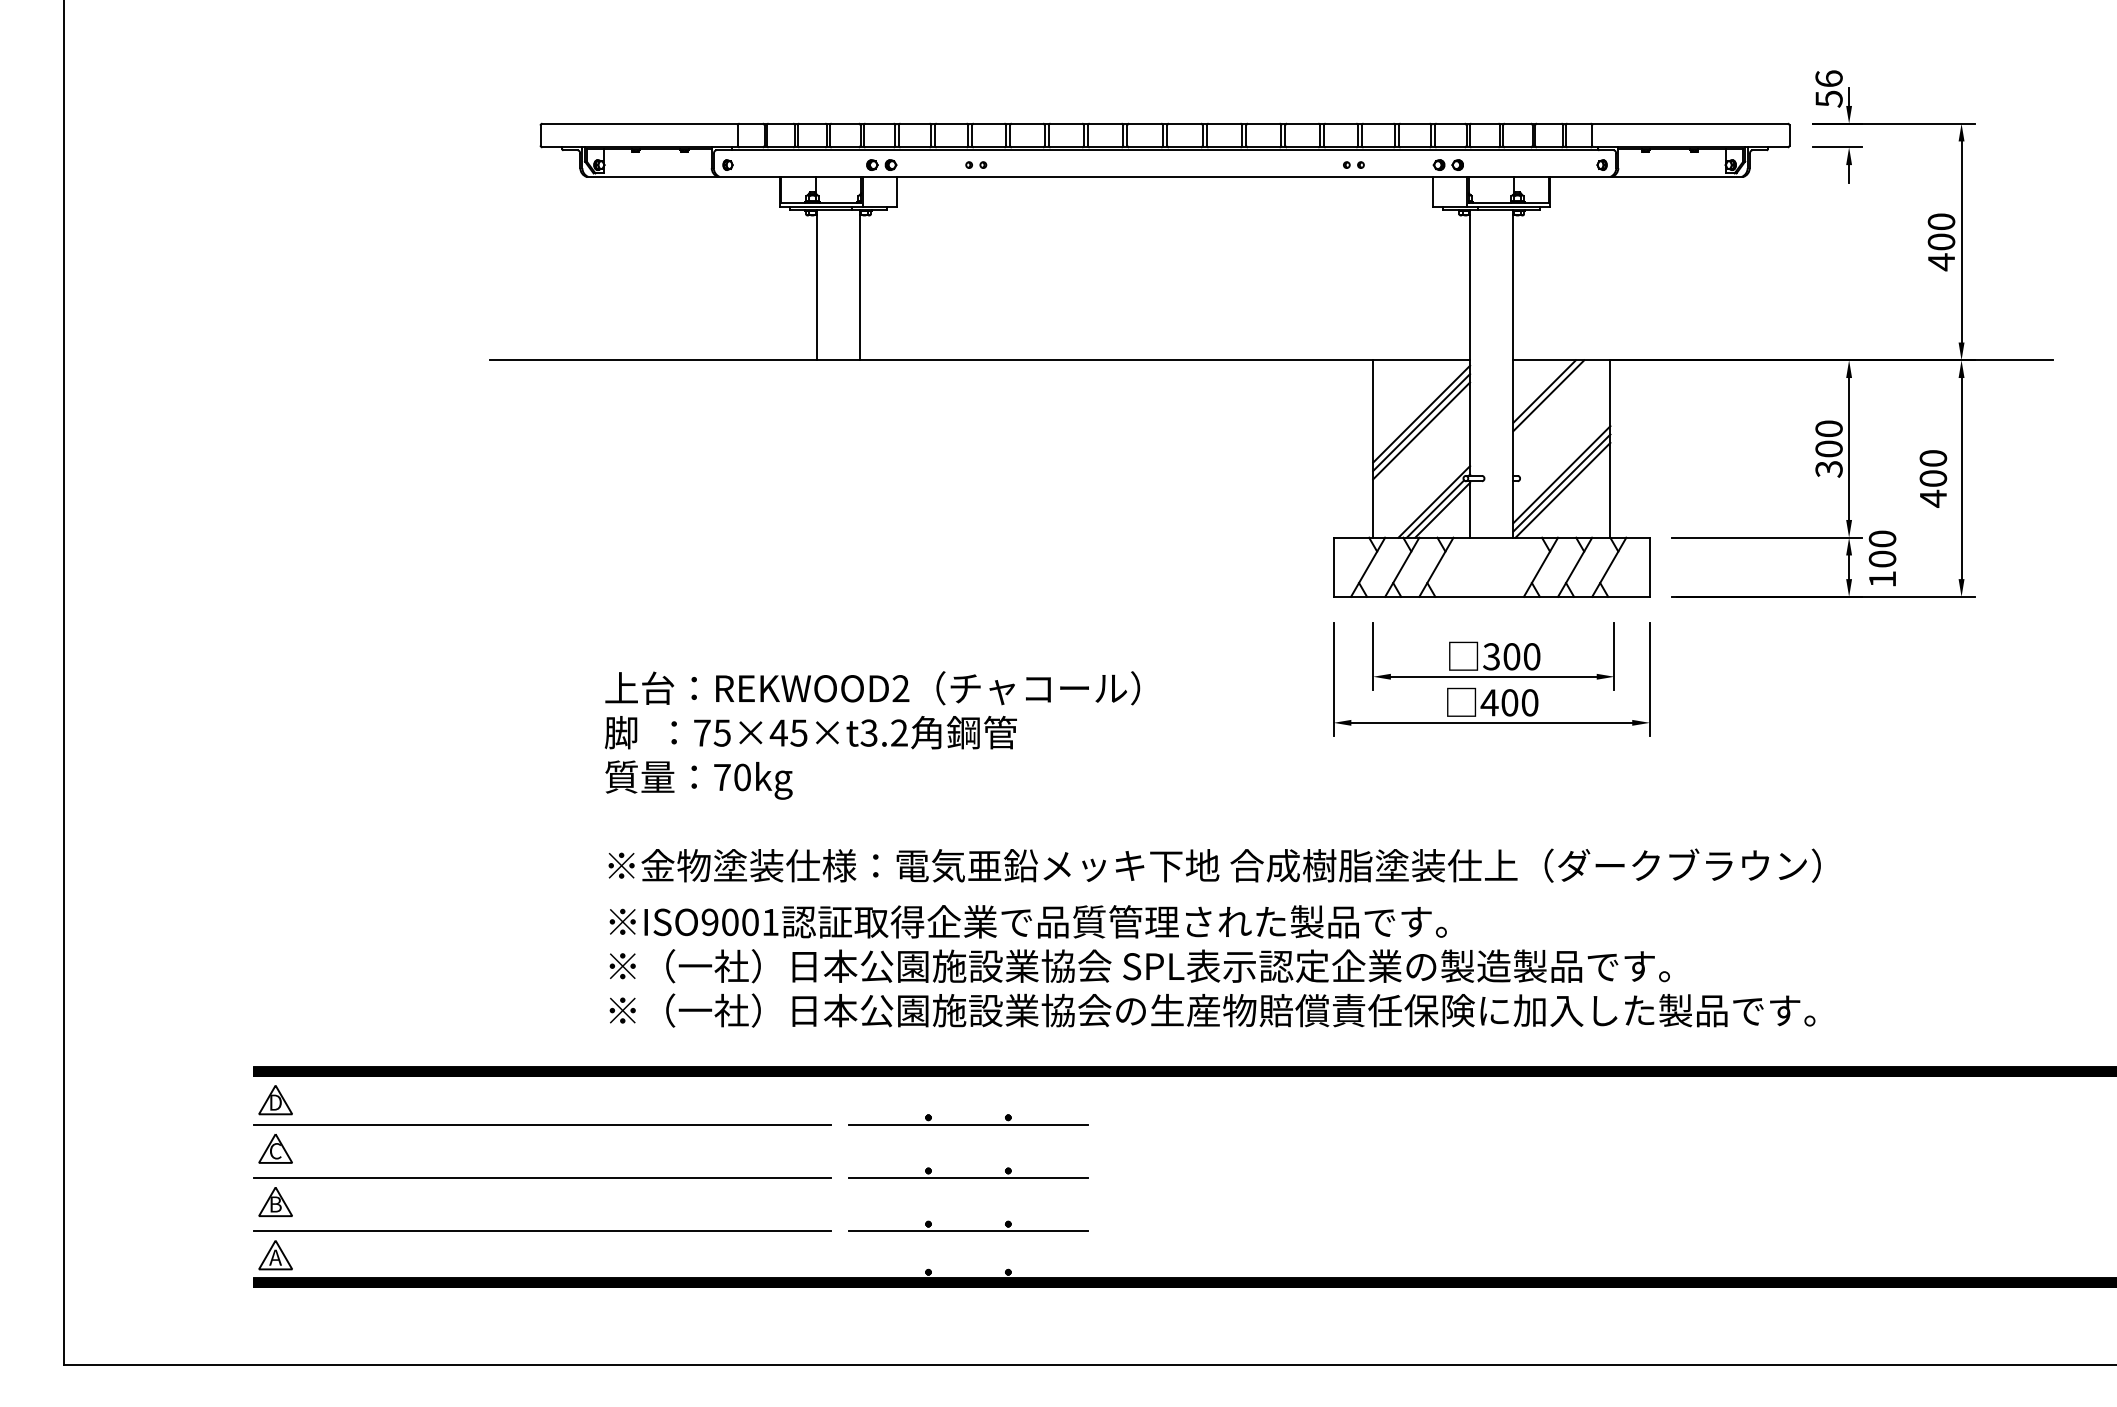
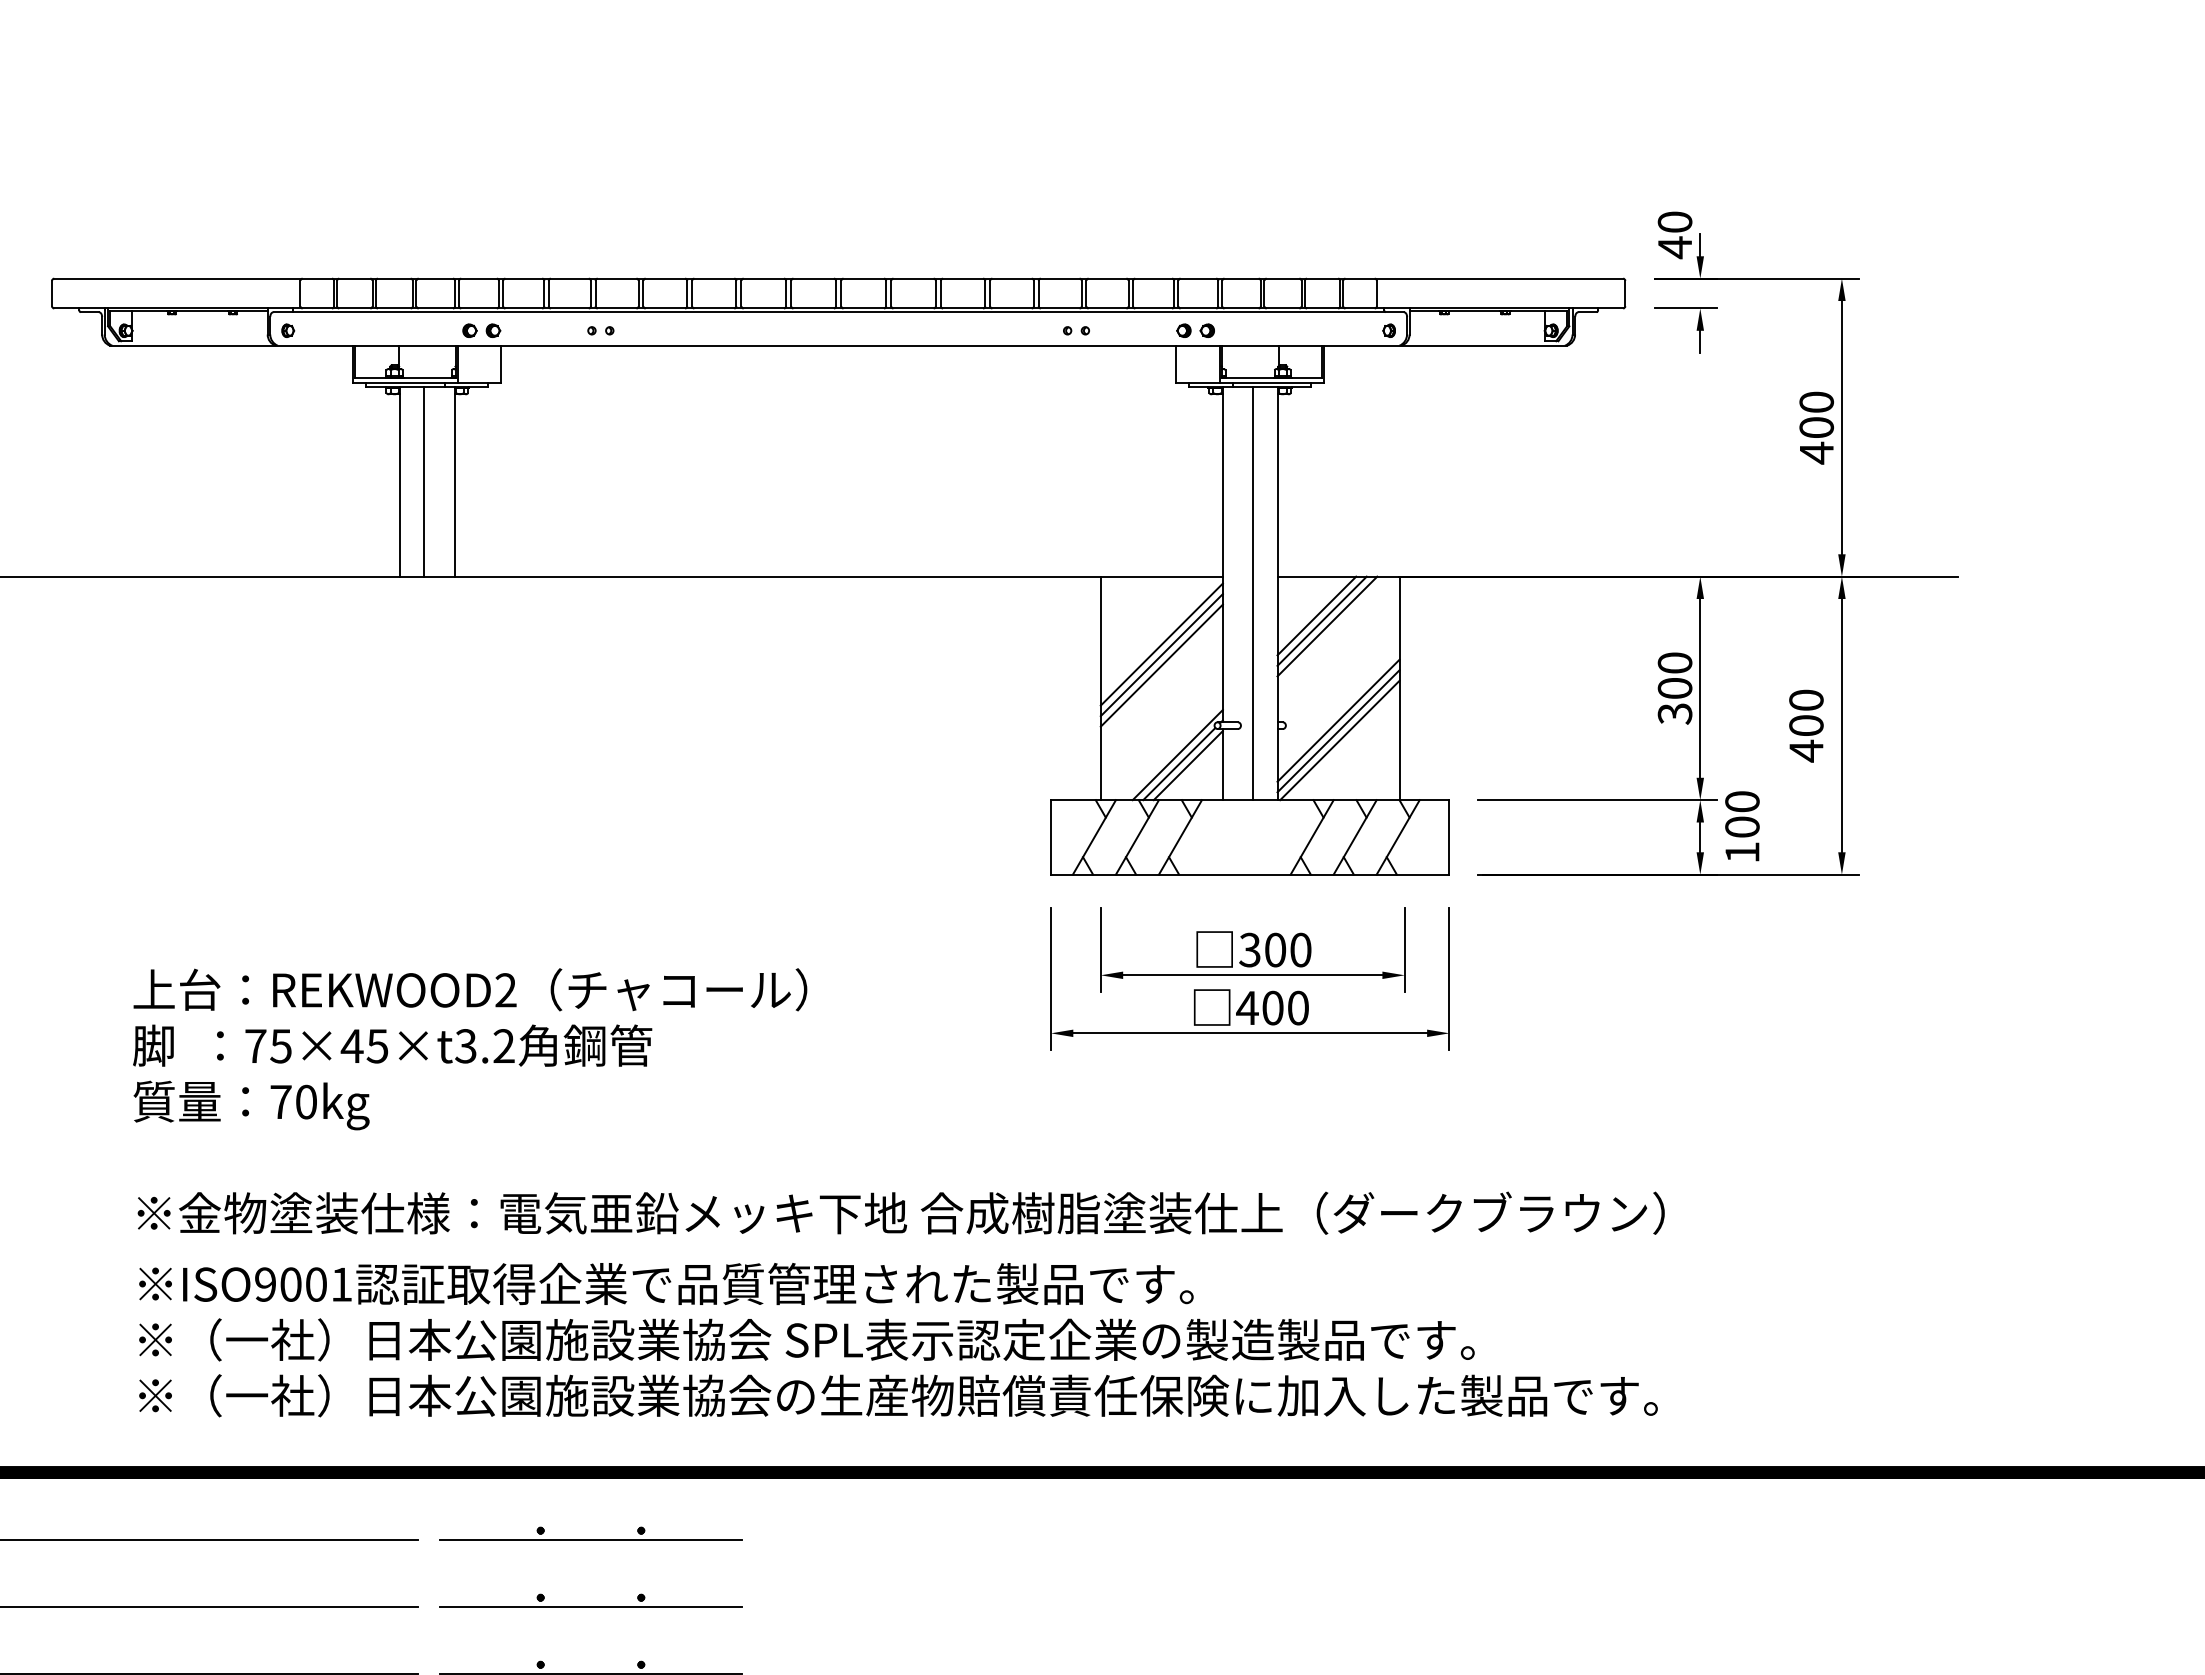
text: (1828, 89) -> (1674, 235), 56 -> 40
line: (836, 285) -> (424, 482), added
line: (1494, 373) -> (1253, 593), added
line: (1552, 399) -> (1326, 626), added

